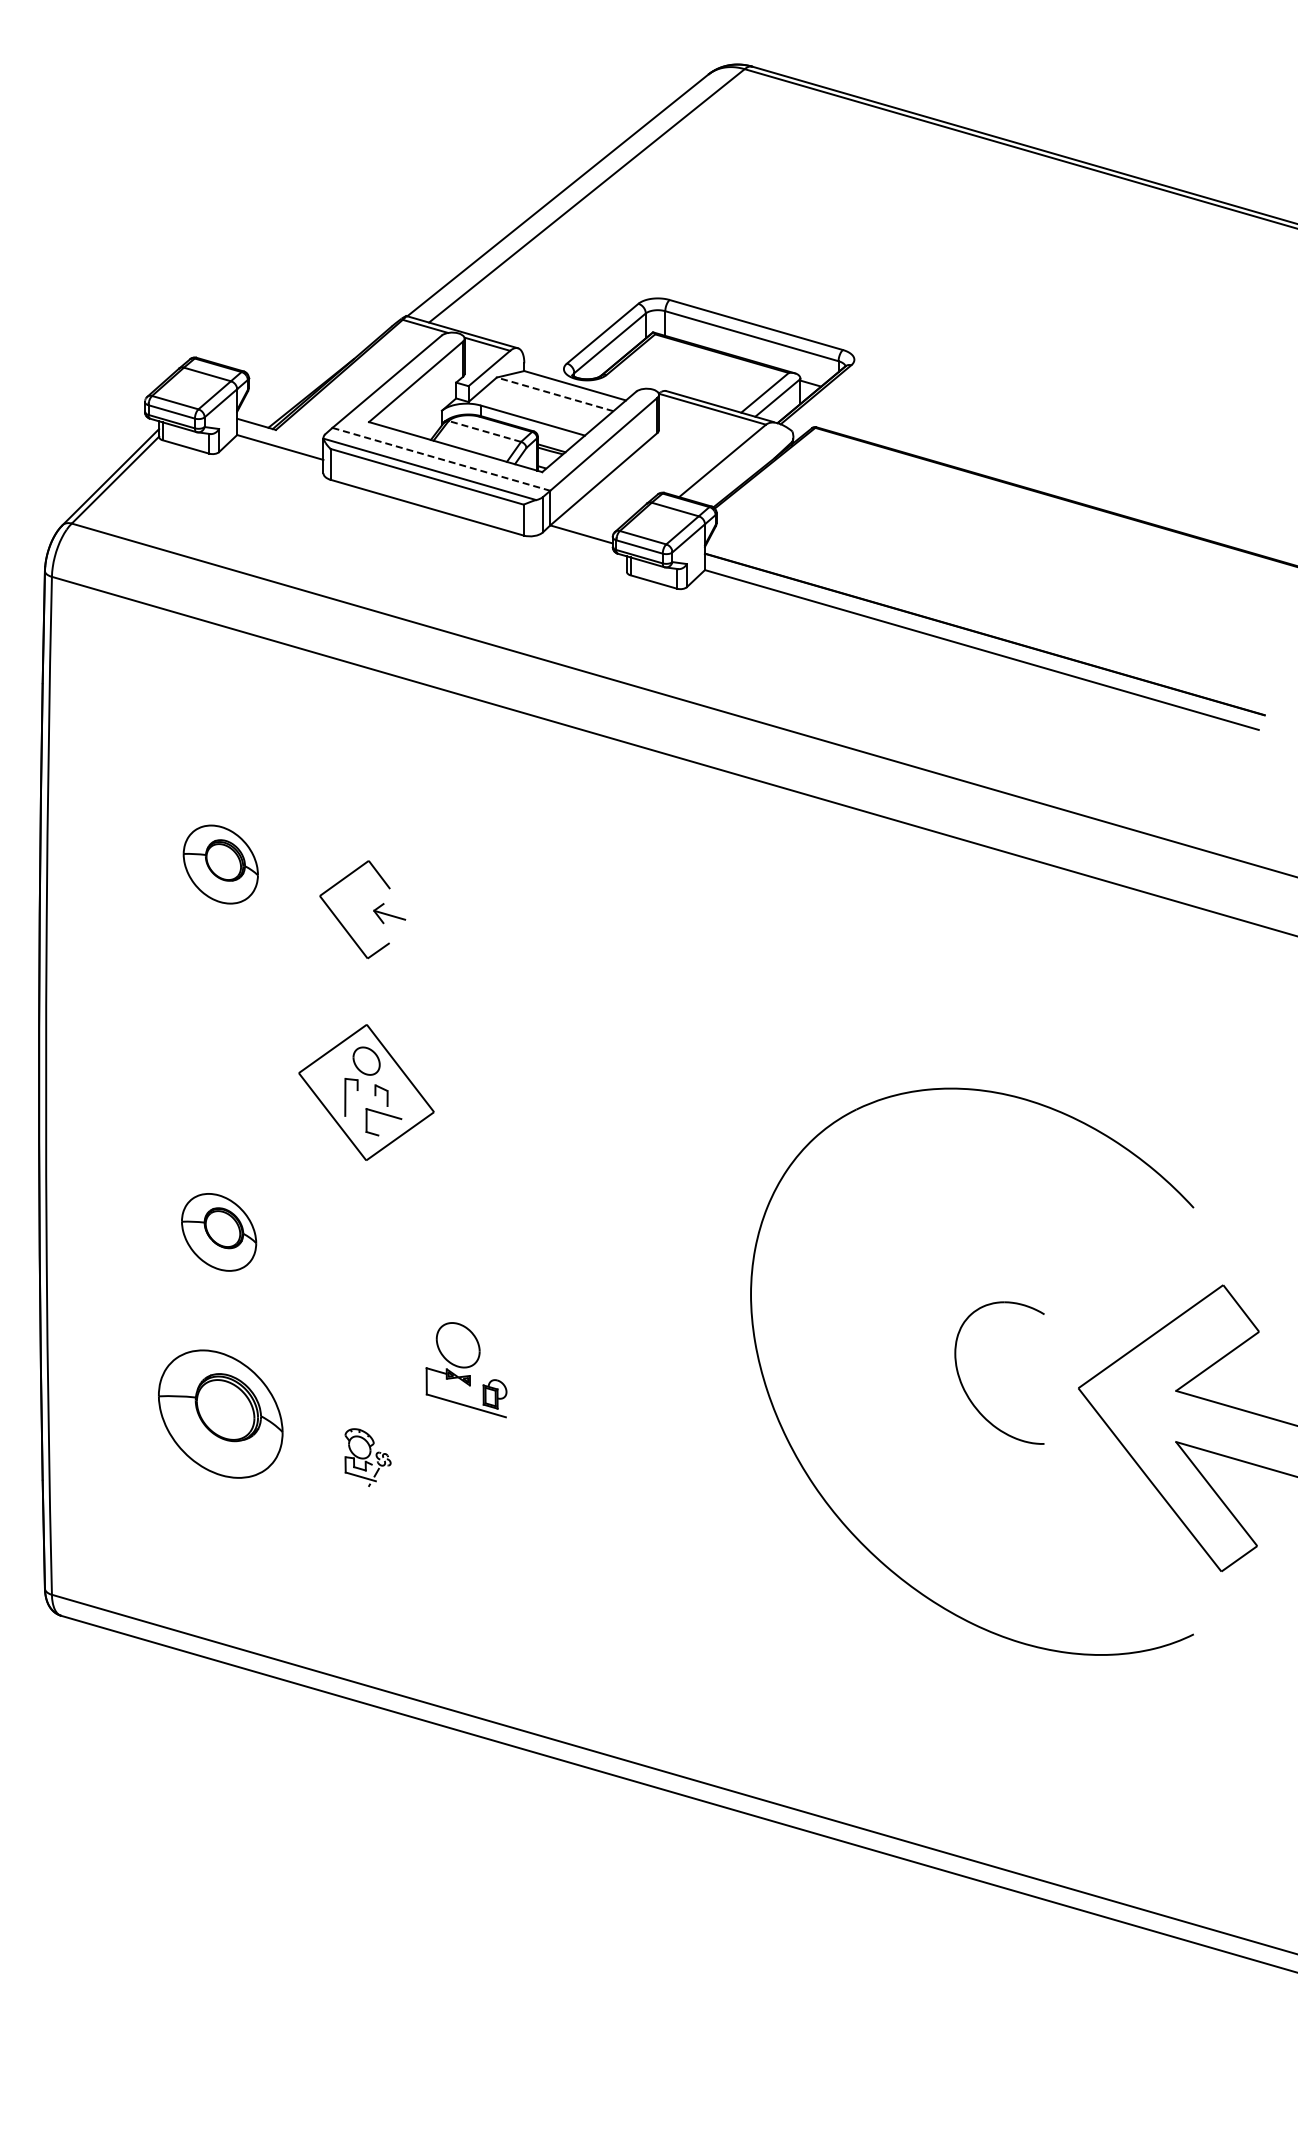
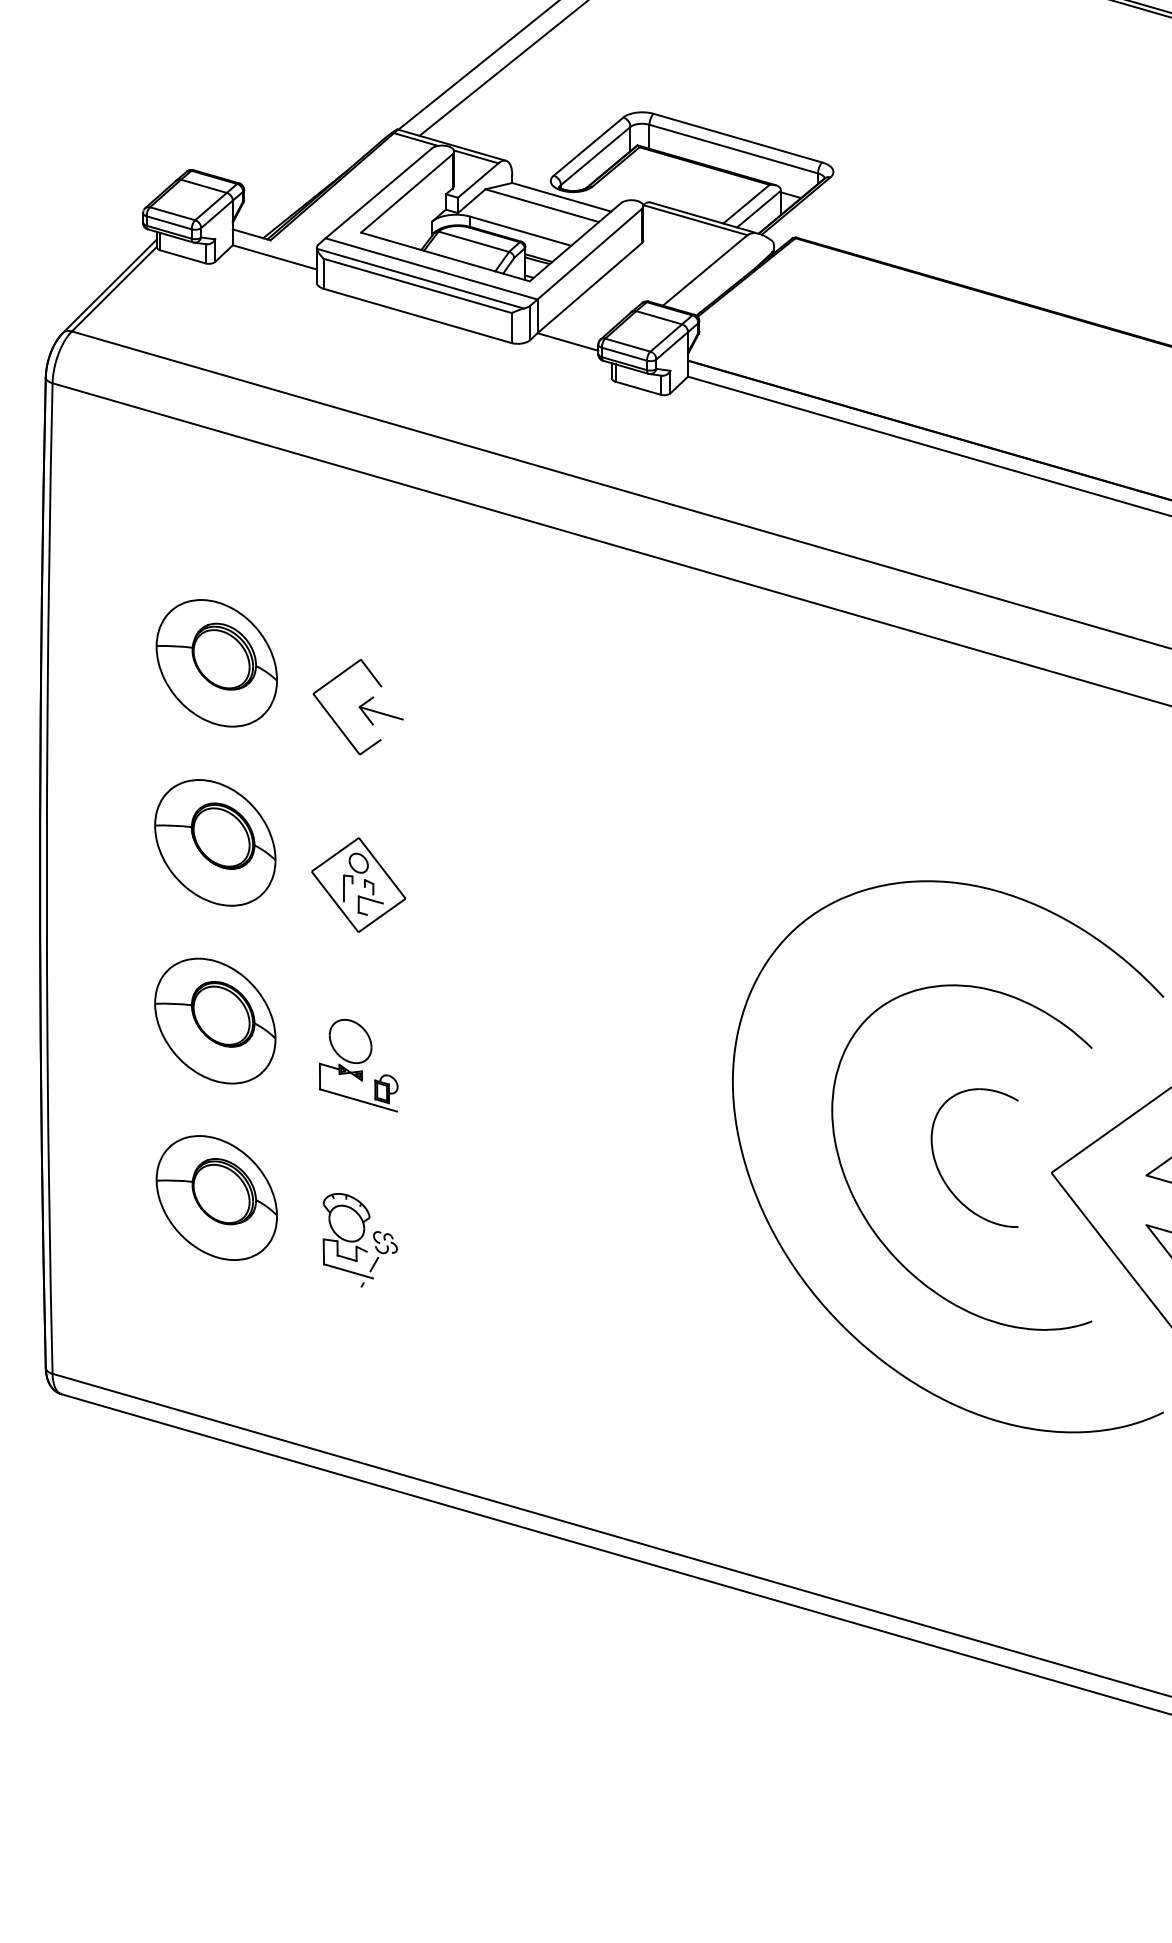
line: (555, 394) -> (542, 205), dashed -> solid
line: (484, 431) -> (473, 241), dashed -> solid
line: (441, 459) -> (431, 269), dashed -> solid
part: (220, 864) -> (216, 663), size x1.67
part: (389, 913) -> (381, 710), size x1.43
part: (218, 1048) -> (214, 842), added
part: (366, 1092) -> (358, 885), size x0.71
part: (218, 1232) -> (214, 1021), size x1.67
part: (466, 1370) -> (358, 1066), moved
part: (889, 1436) -> (867, 1219), added
part: (367, 1457) -> (359, 1240), size x1.67

